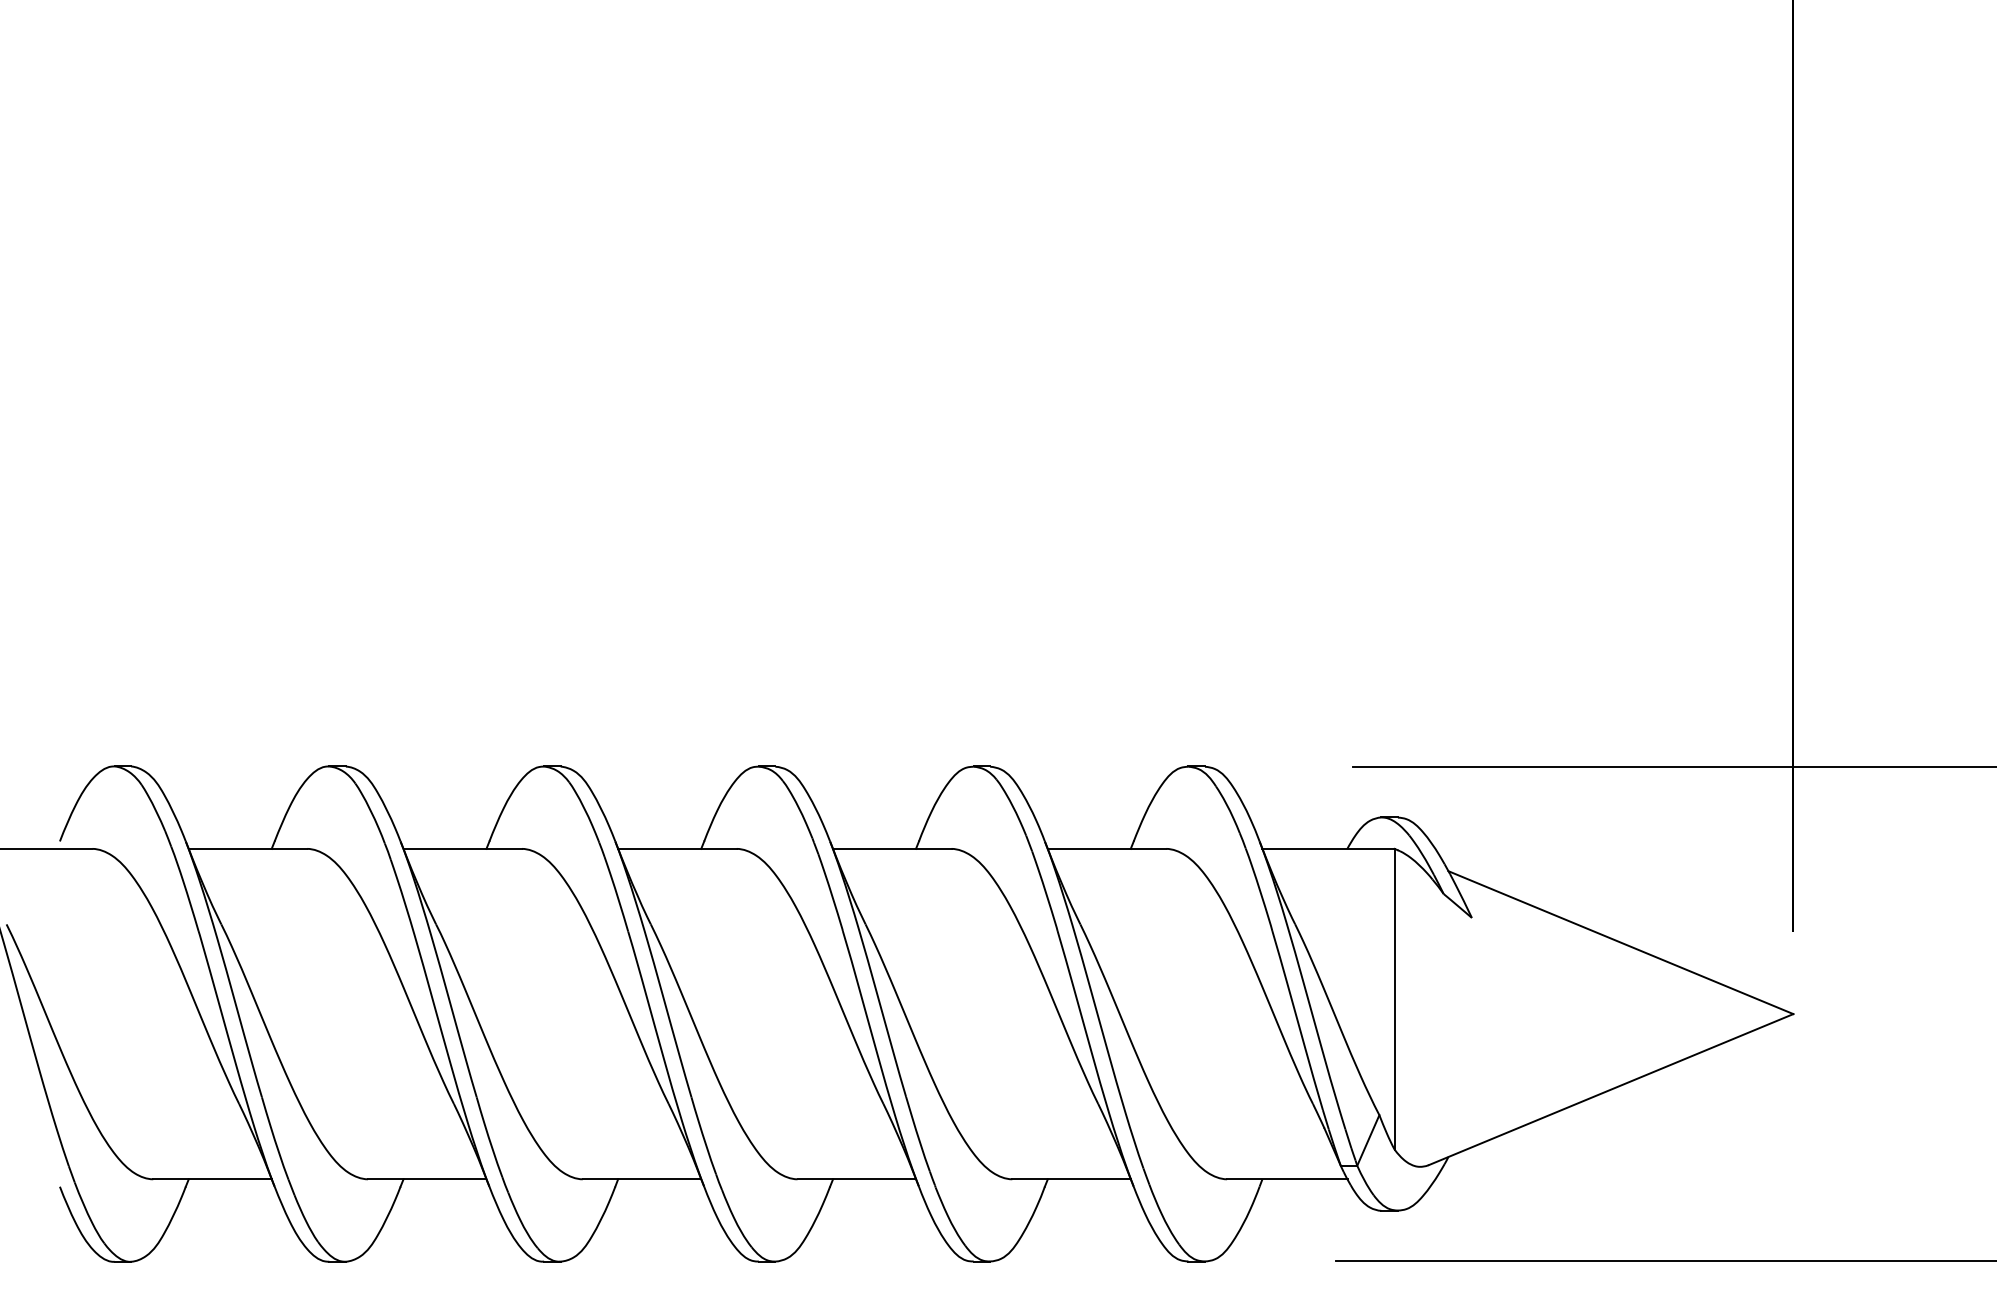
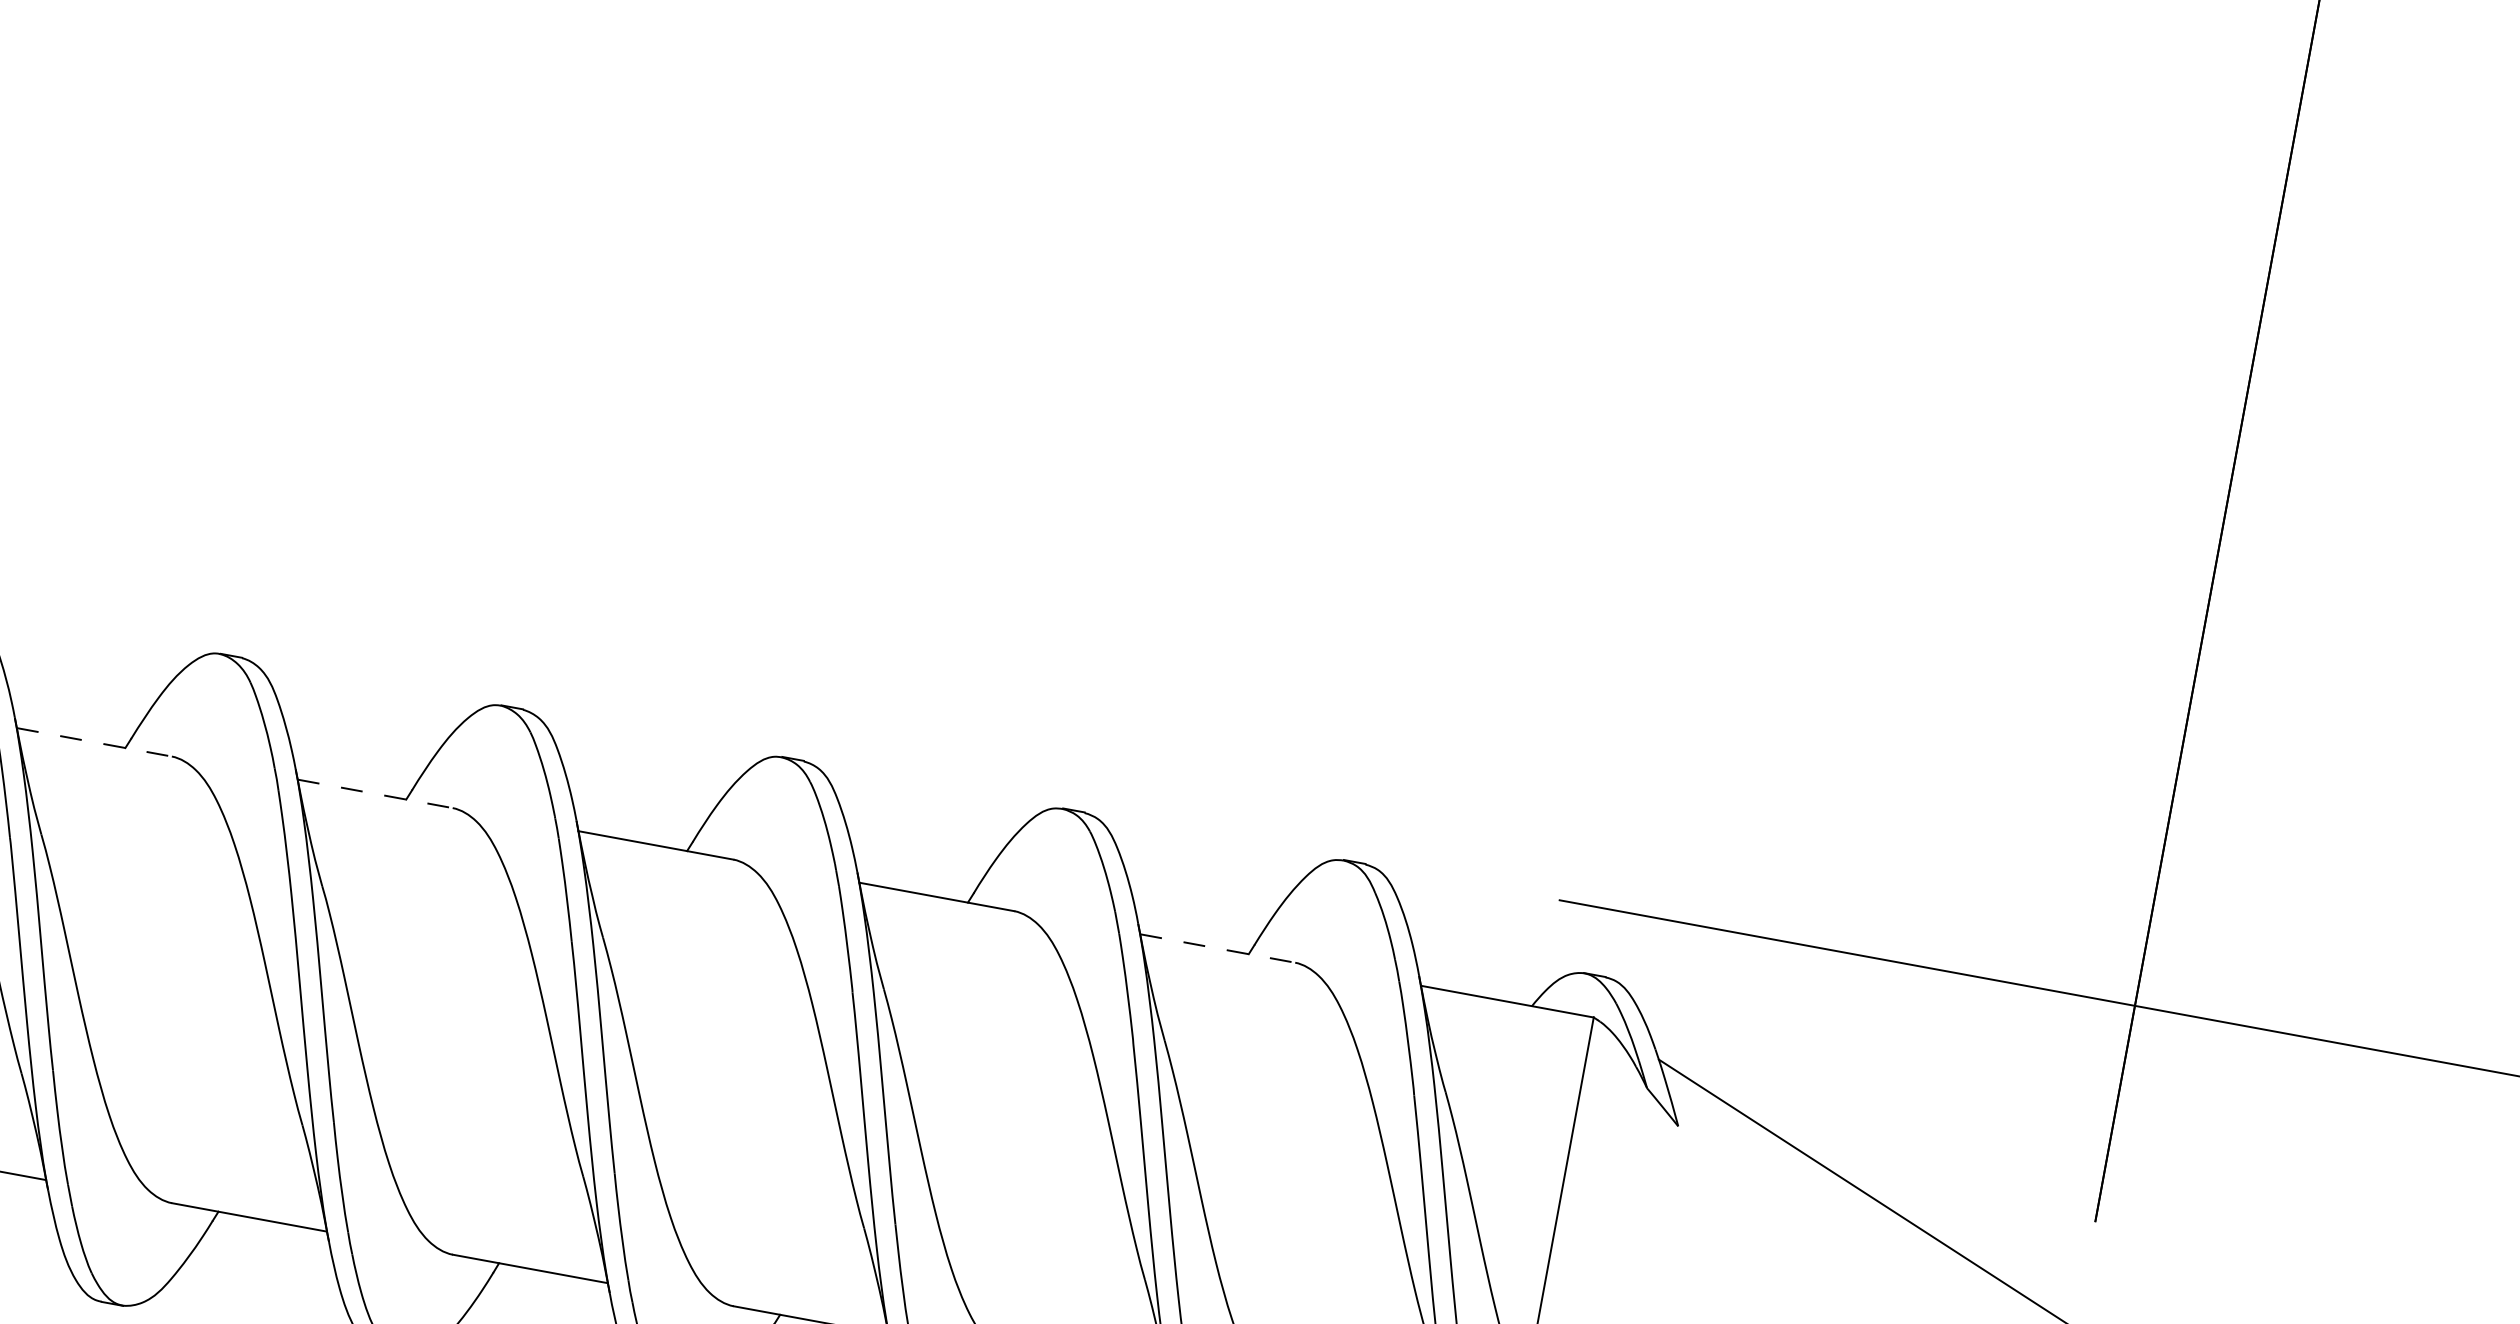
line: (248, 848) -> (95, 741), solid -> dashed
line: (463, 848) -> (376, 793), solid -> dashed
line: (1107, 848) -> (1218, 948), solid -> dashed

